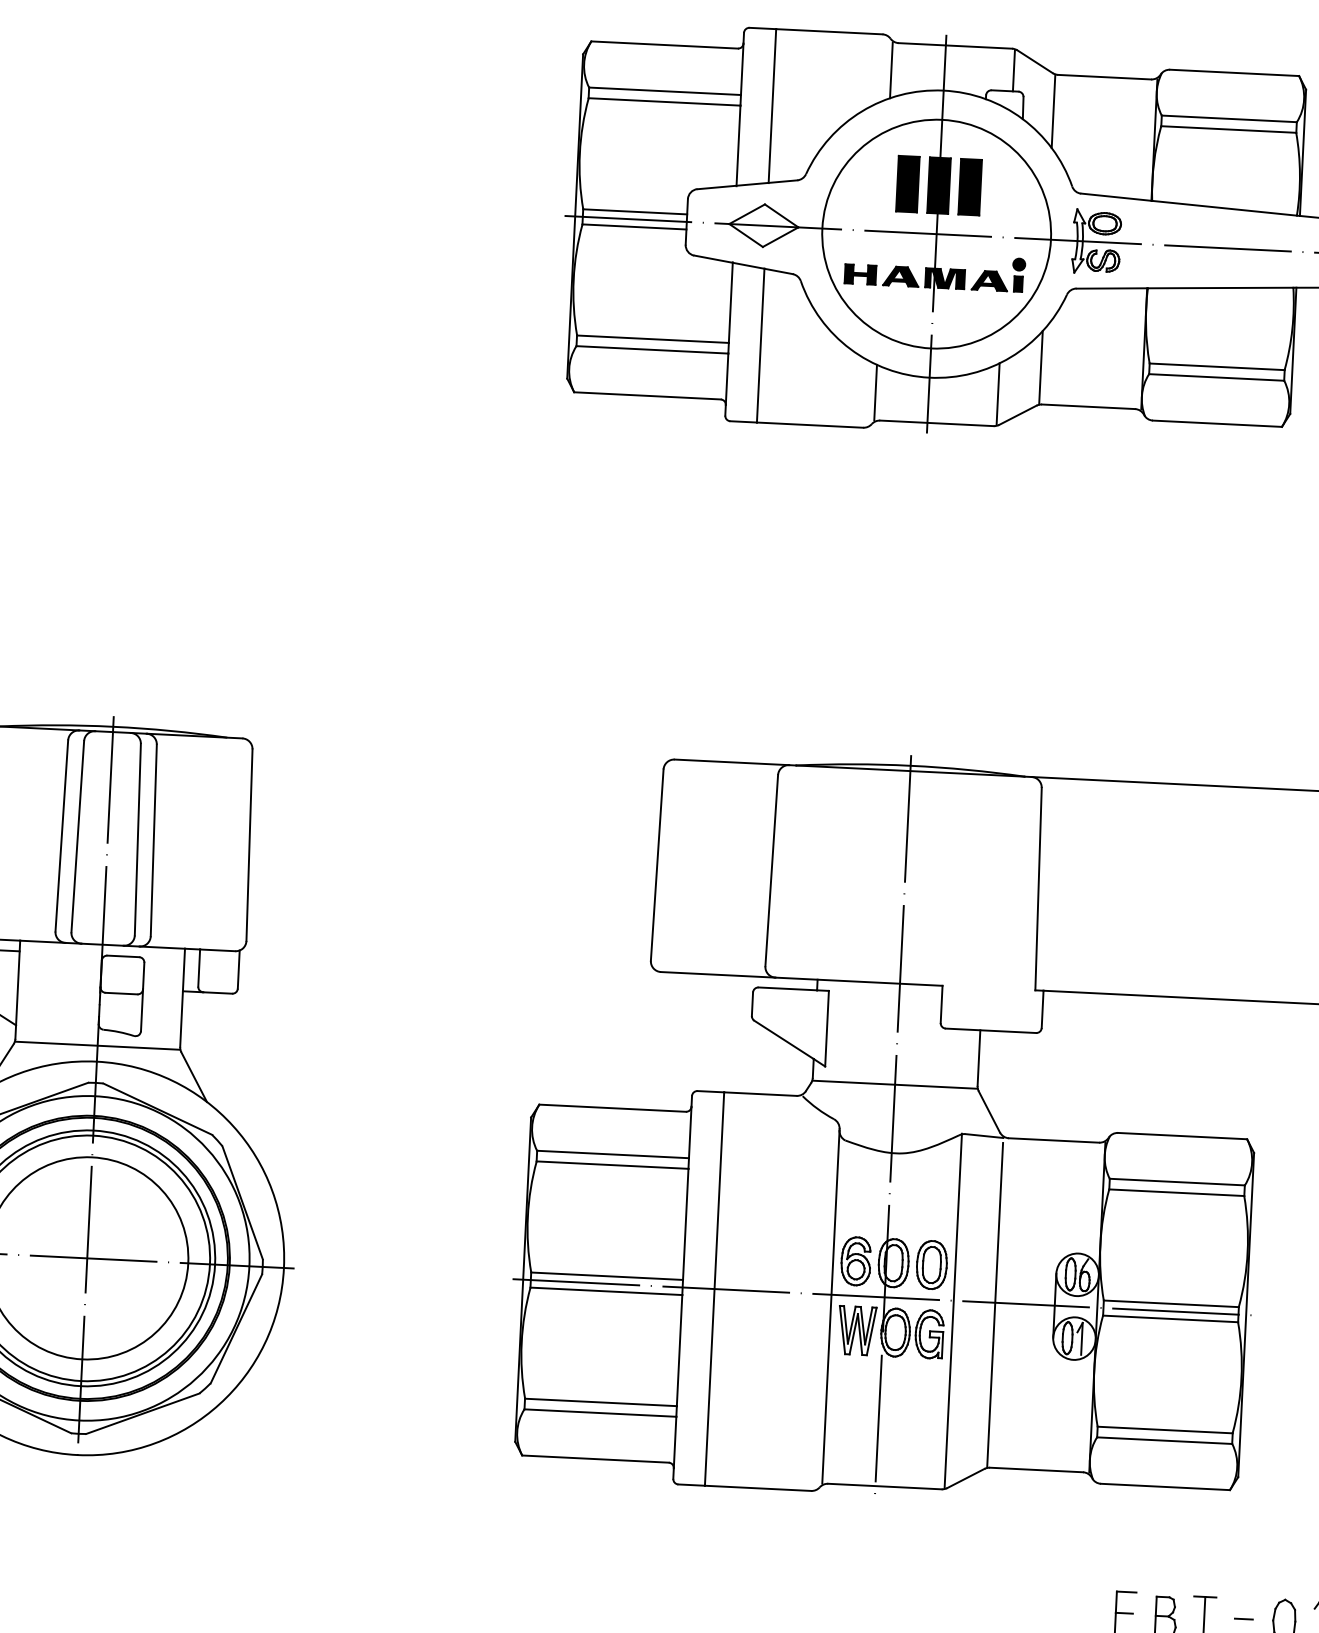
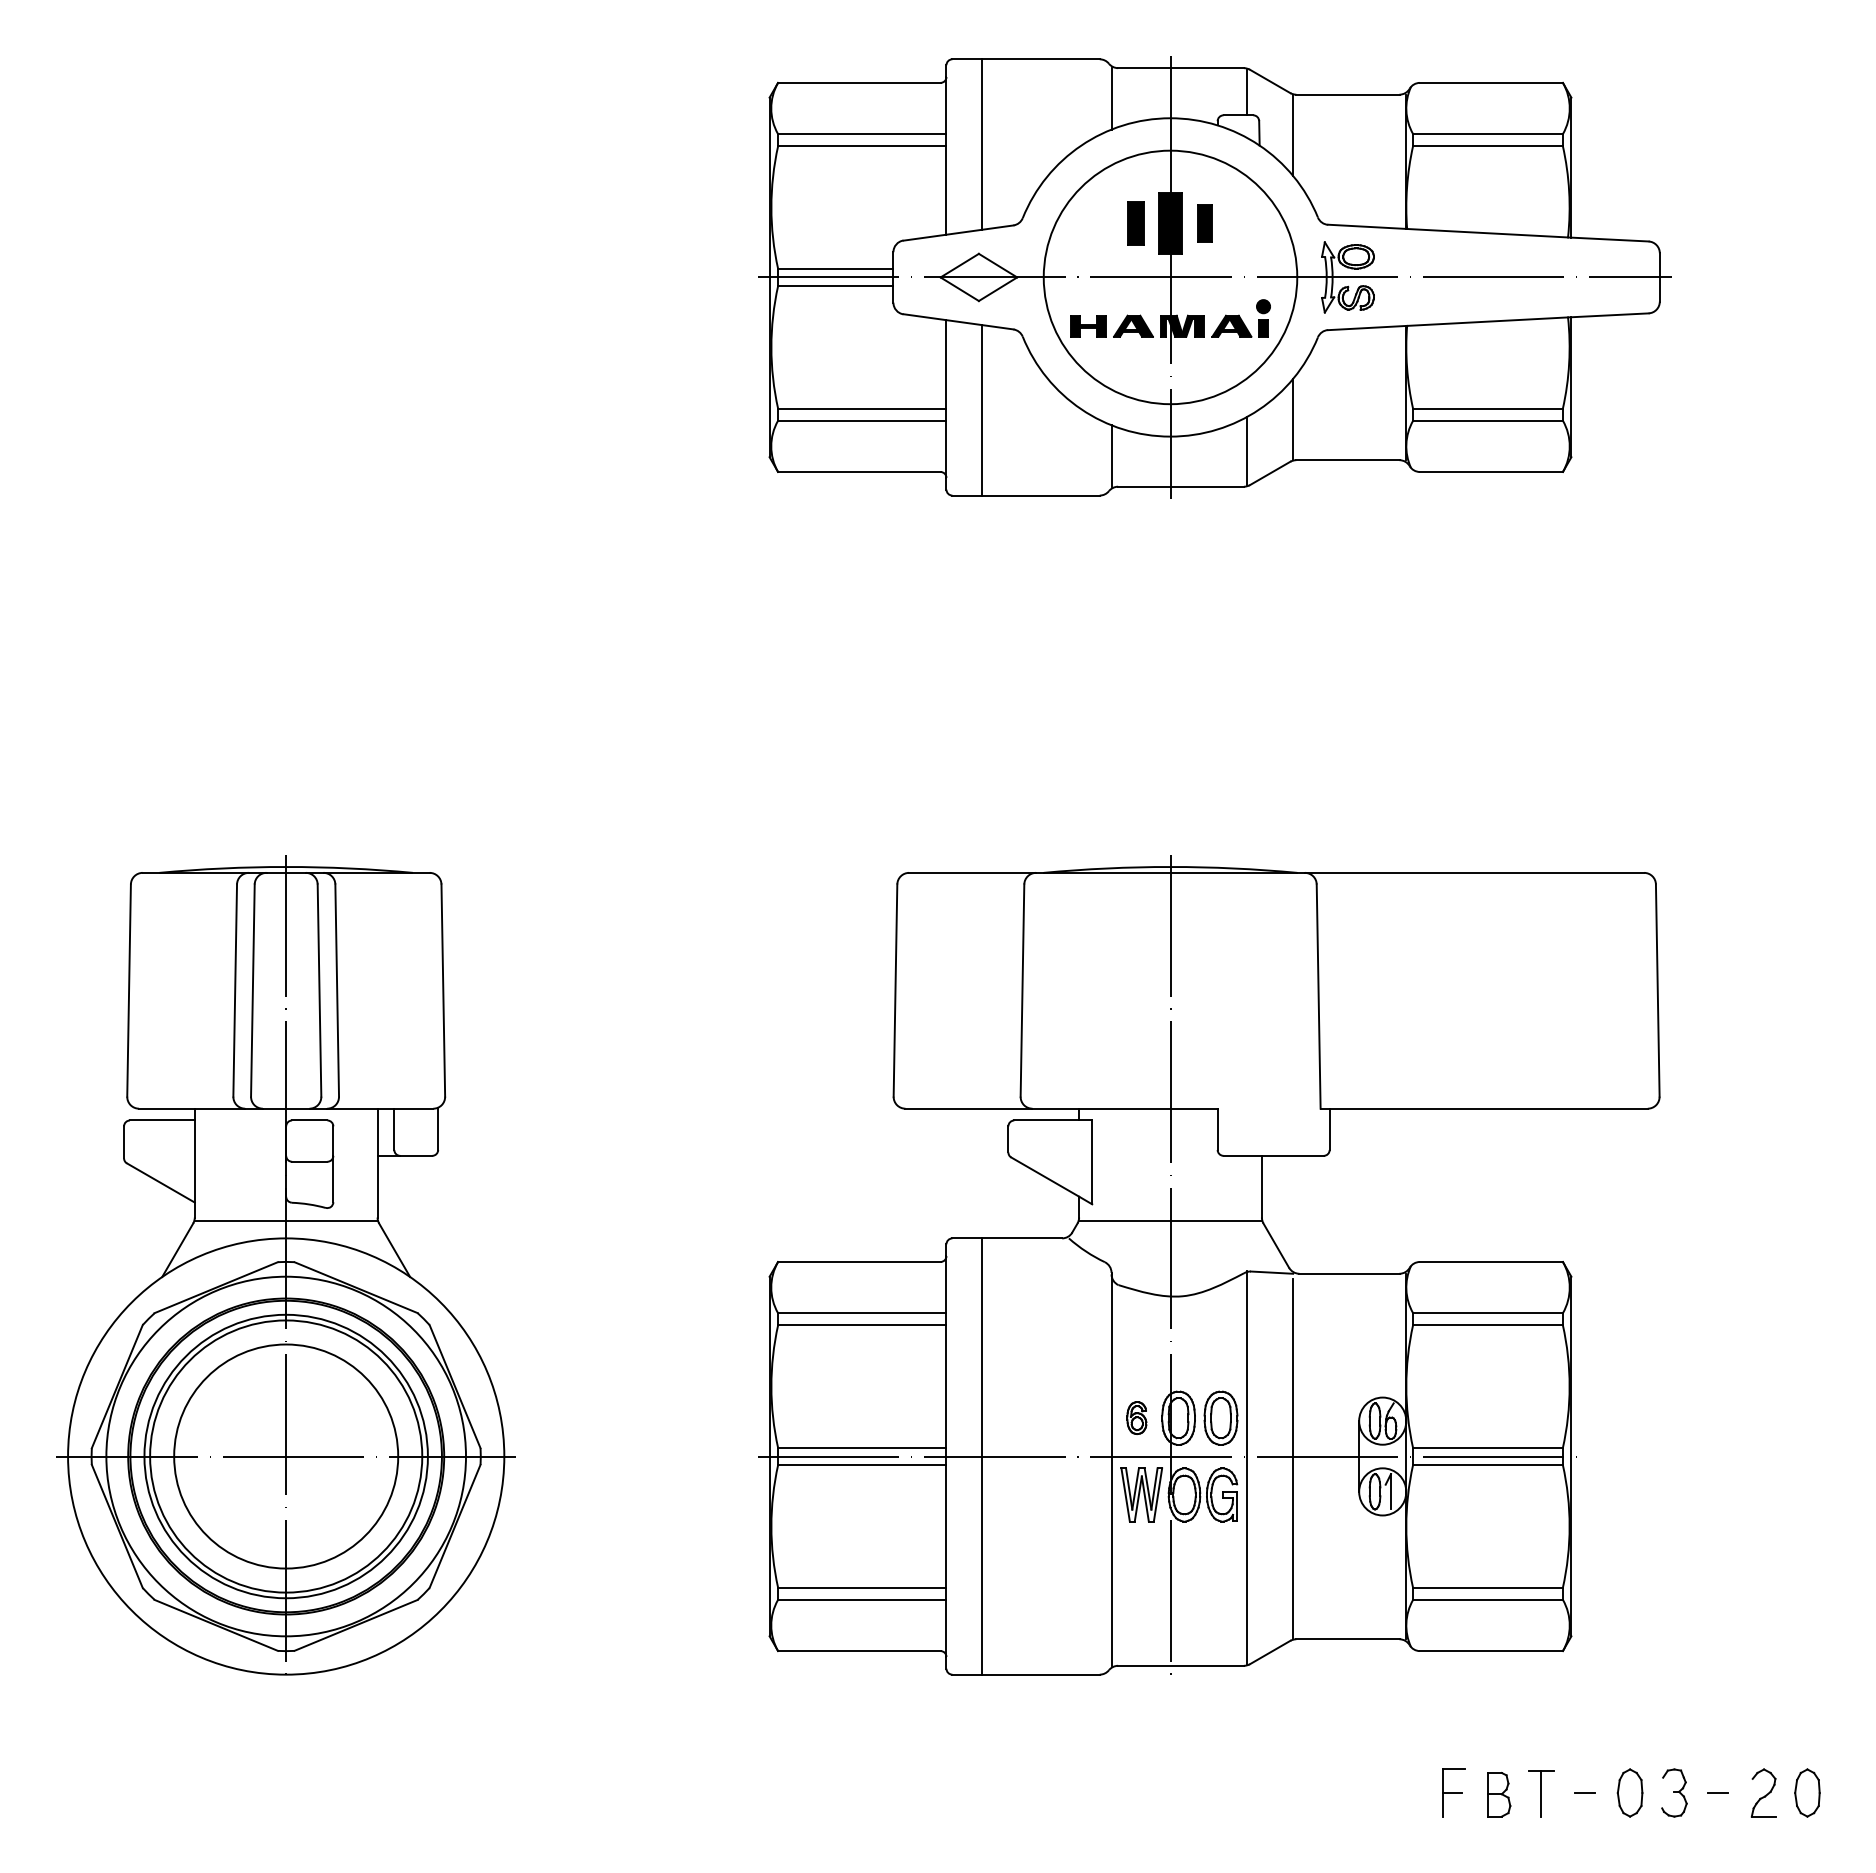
part: (907, 183) -> (1135, 223), size x0.7
part: (970, 187) -> (1205, 223), size x0.6
part: (855, 1260) -> (1136, 1417), size x0.6

